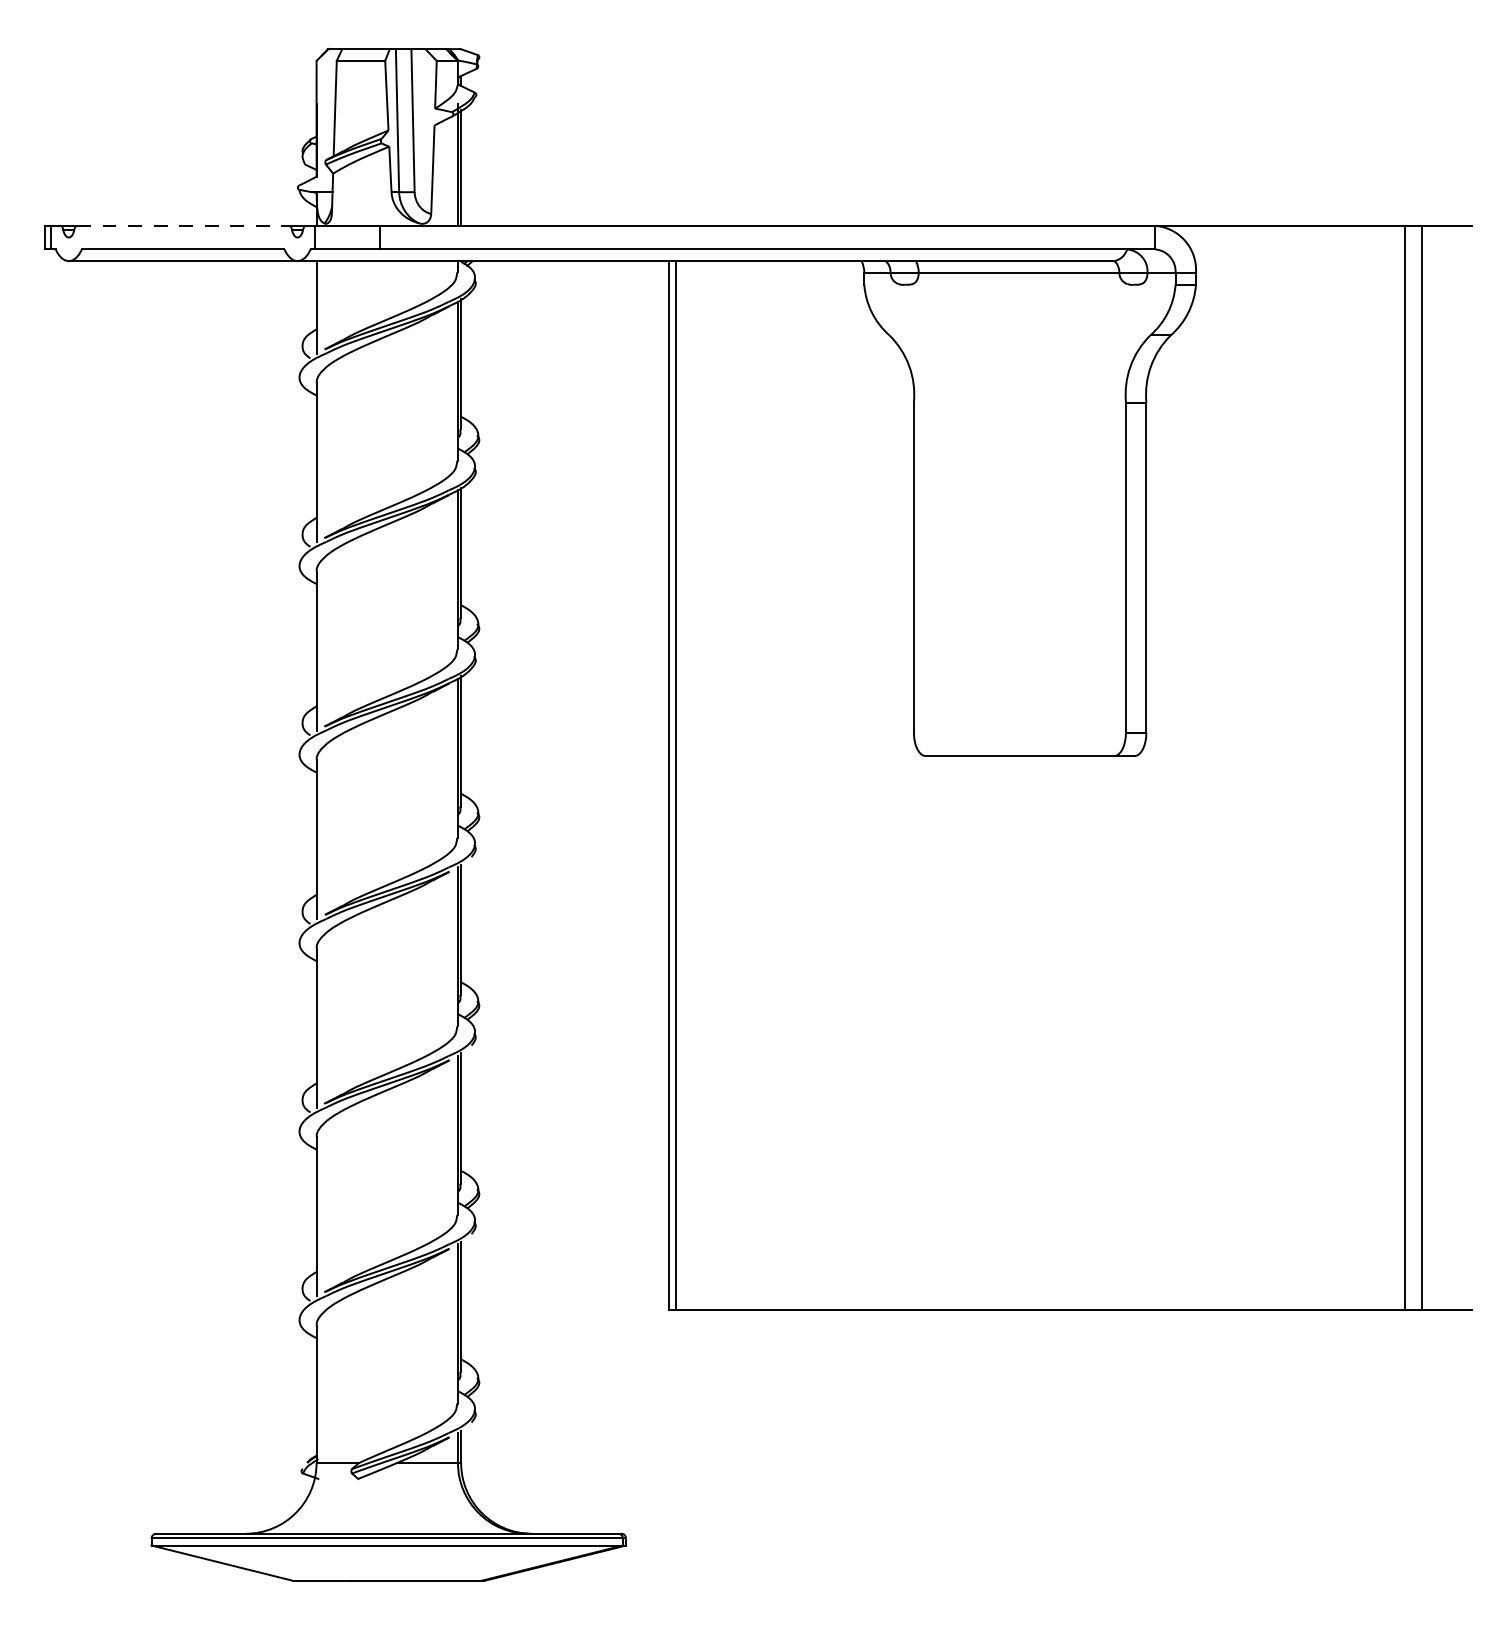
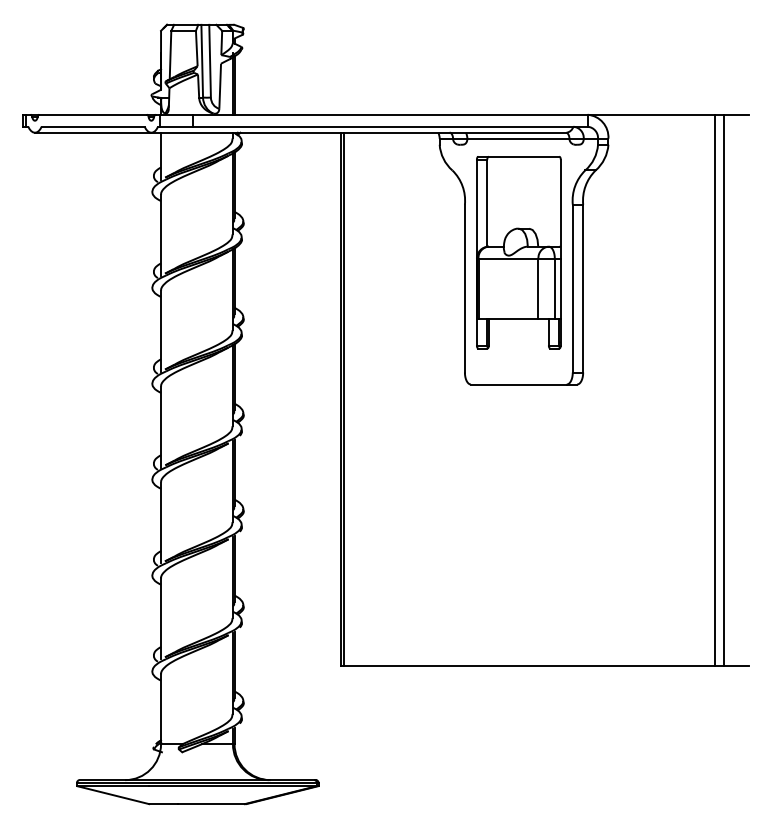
line: (183, 225) -> (93, 114), dashed -> solid
part: (1019, 496) -> (518, 252), added

